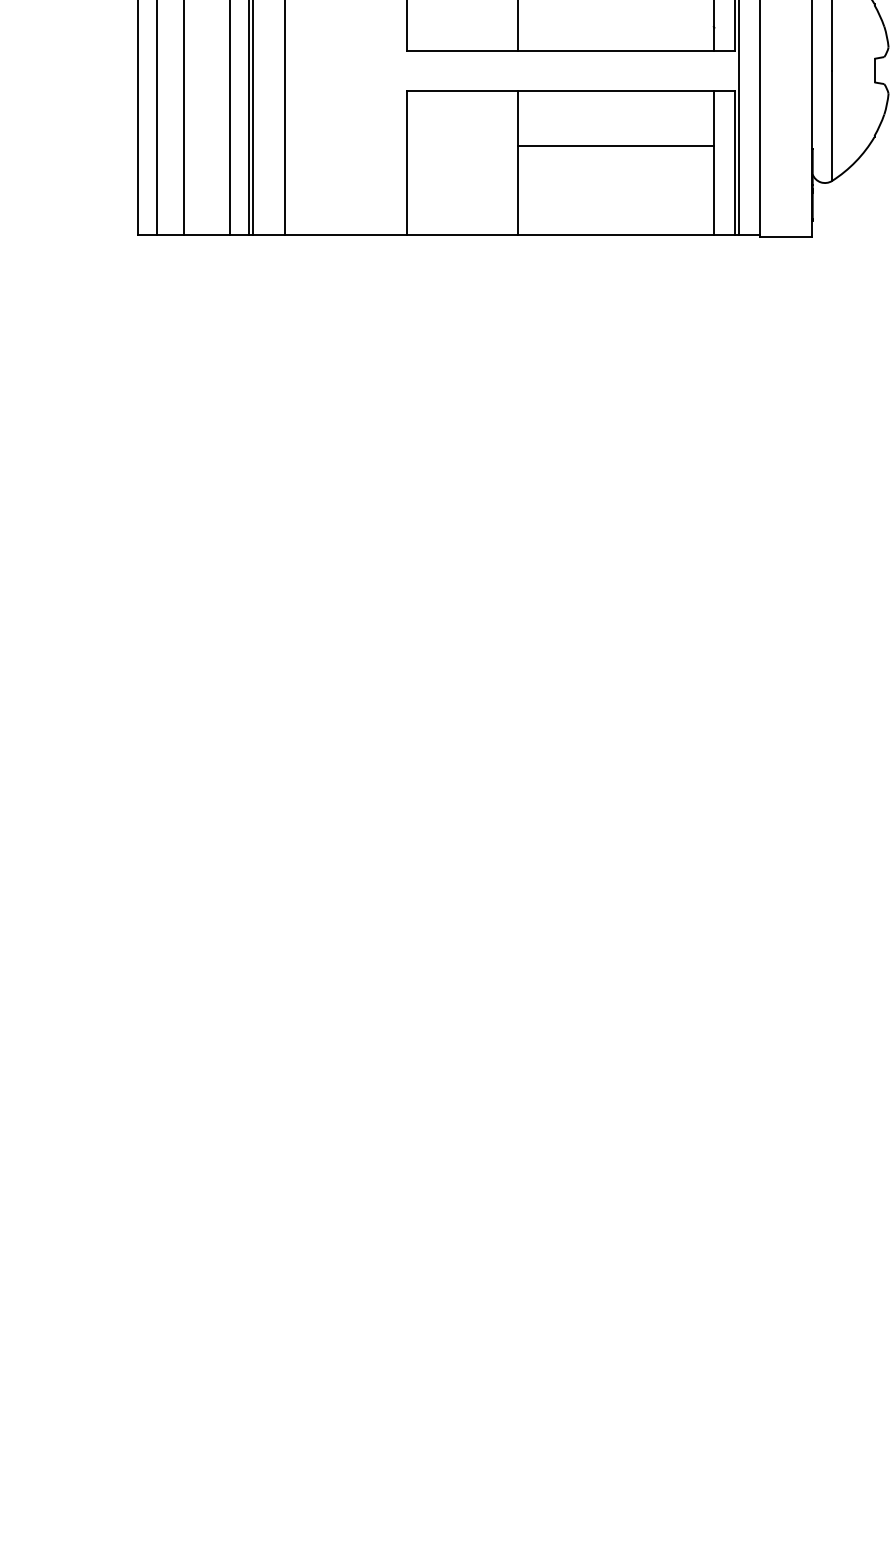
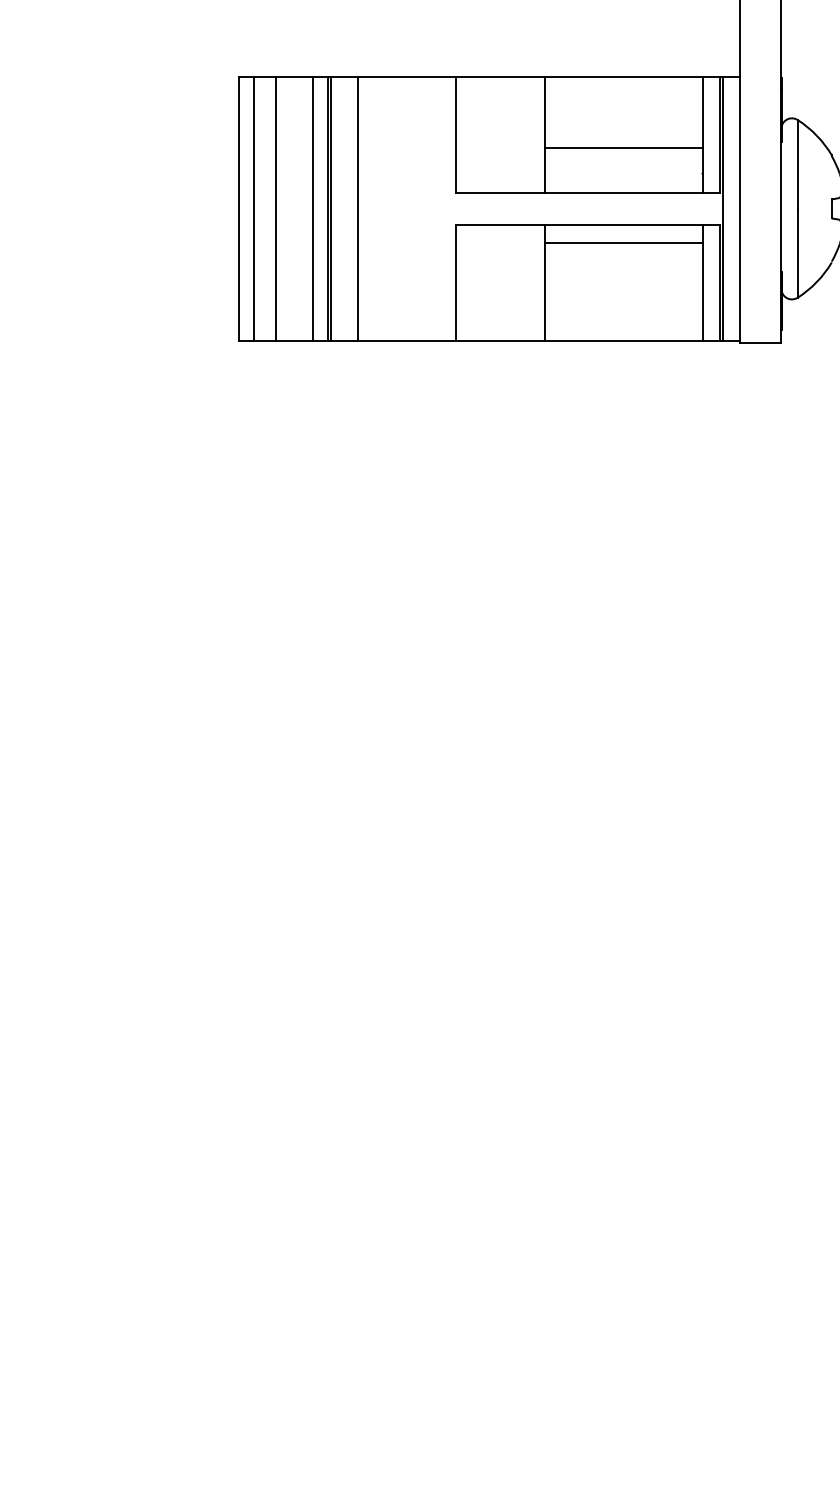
line: (615, 145) -> (623, 242), moved

